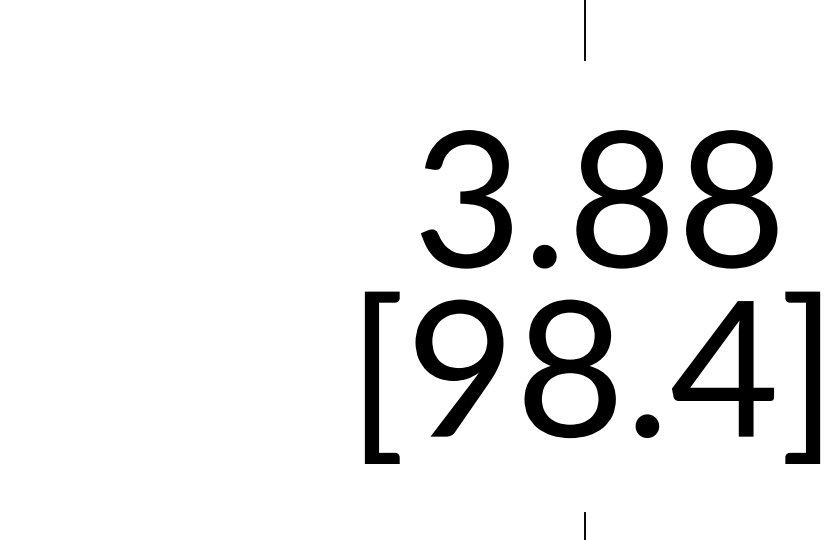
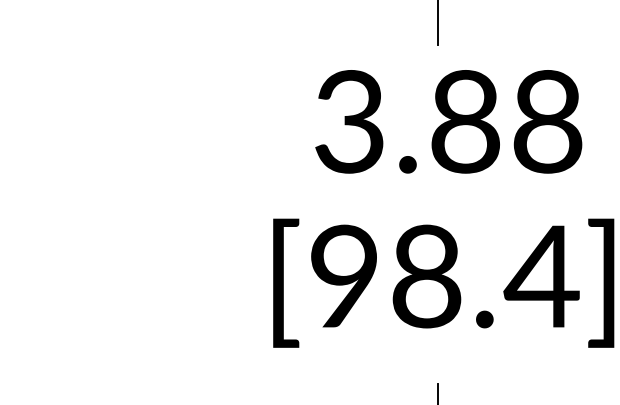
text: (599, 199) -> (448, 121), moved

